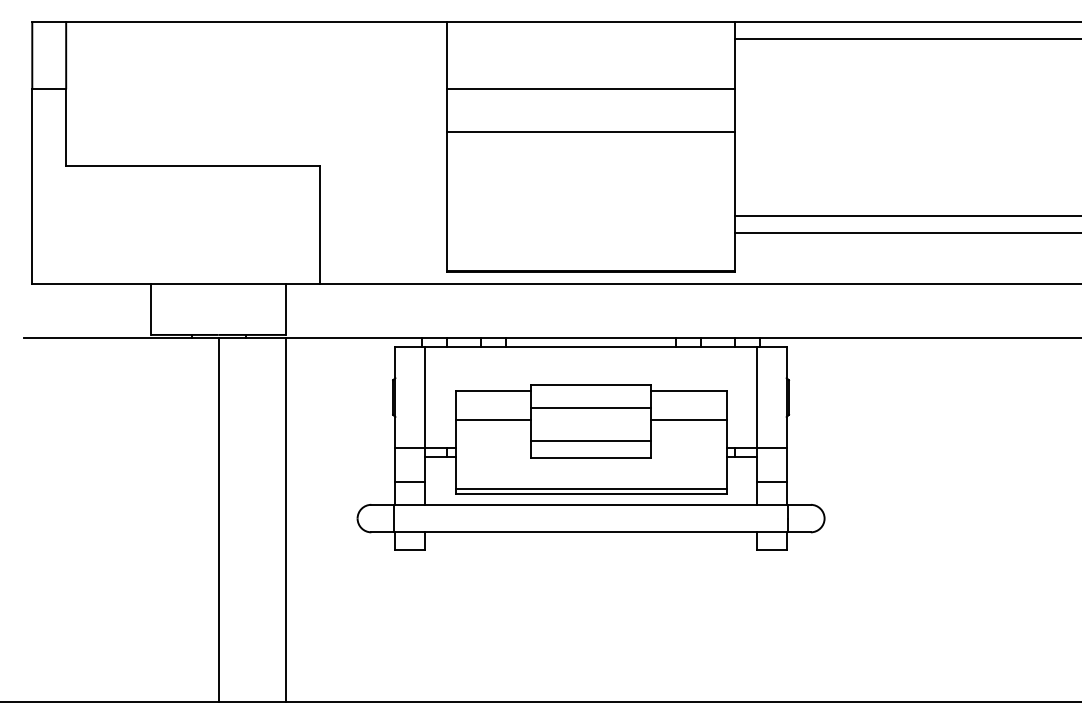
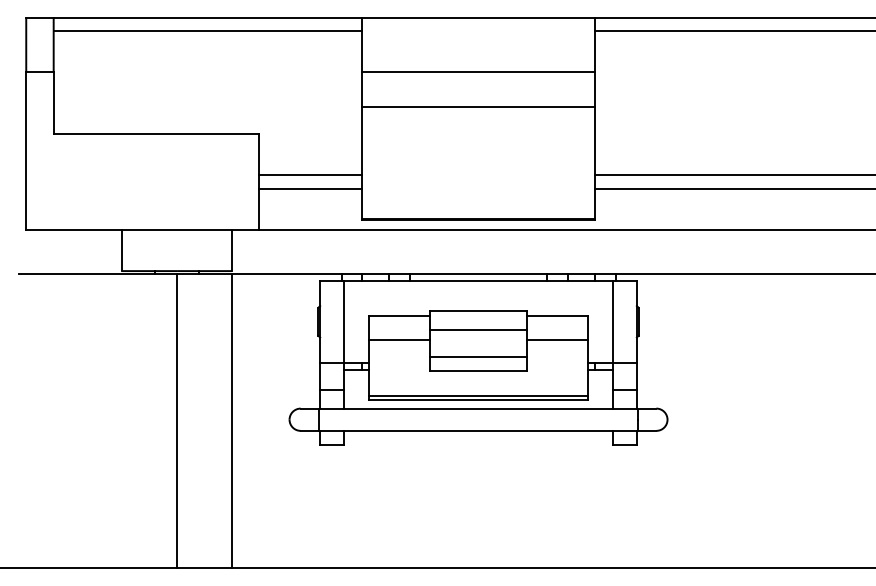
line: (256, 38) -> (207, 31), added
line: (383, 216) -> (310, 175), added
line: (383, 232) -> (310, 188), added

